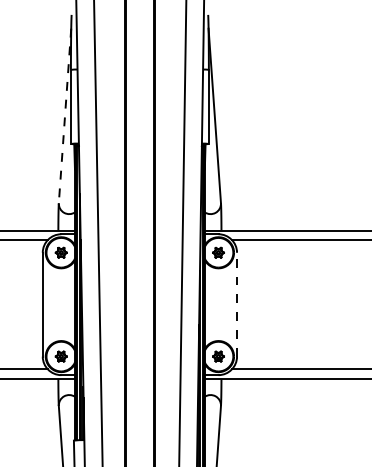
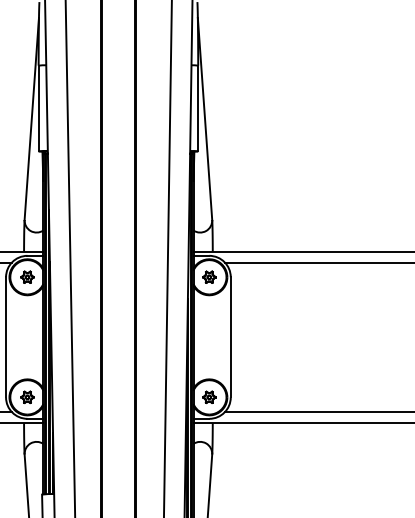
line: (65, 116) -> (32, 119), dashed -> solid
line: (237, 304) -> (231, 337), dashed -> solid

